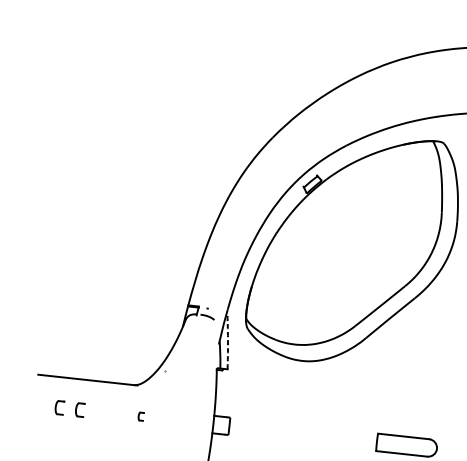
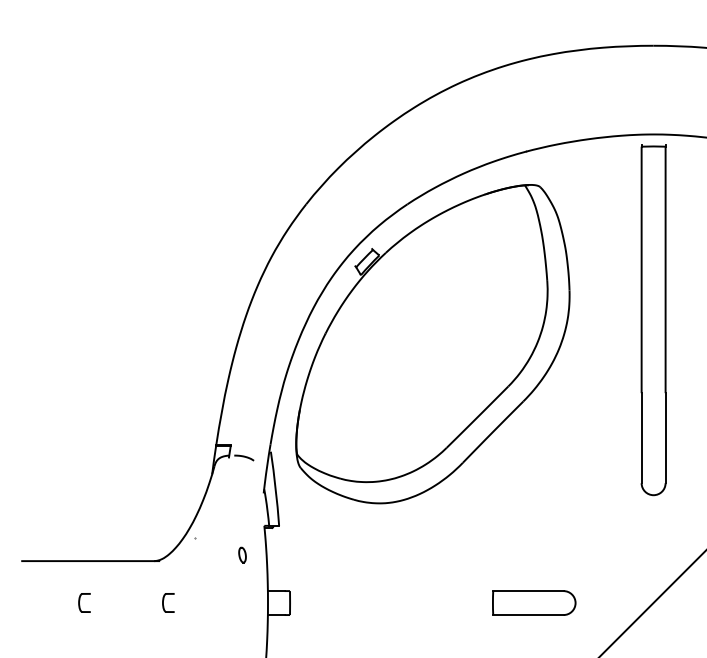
arc: (227, 341) -> (275, 488), dashed -> solid
part: (198, 387) -> (242, 554), added
part: (59, 407) -> (56, 602), removed
part: (141, 416) -> (168, 602), size x1.67

